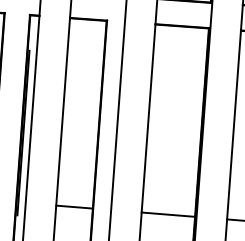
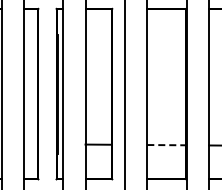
line: (169, 215) -> (167, 145), solid -> dashed

